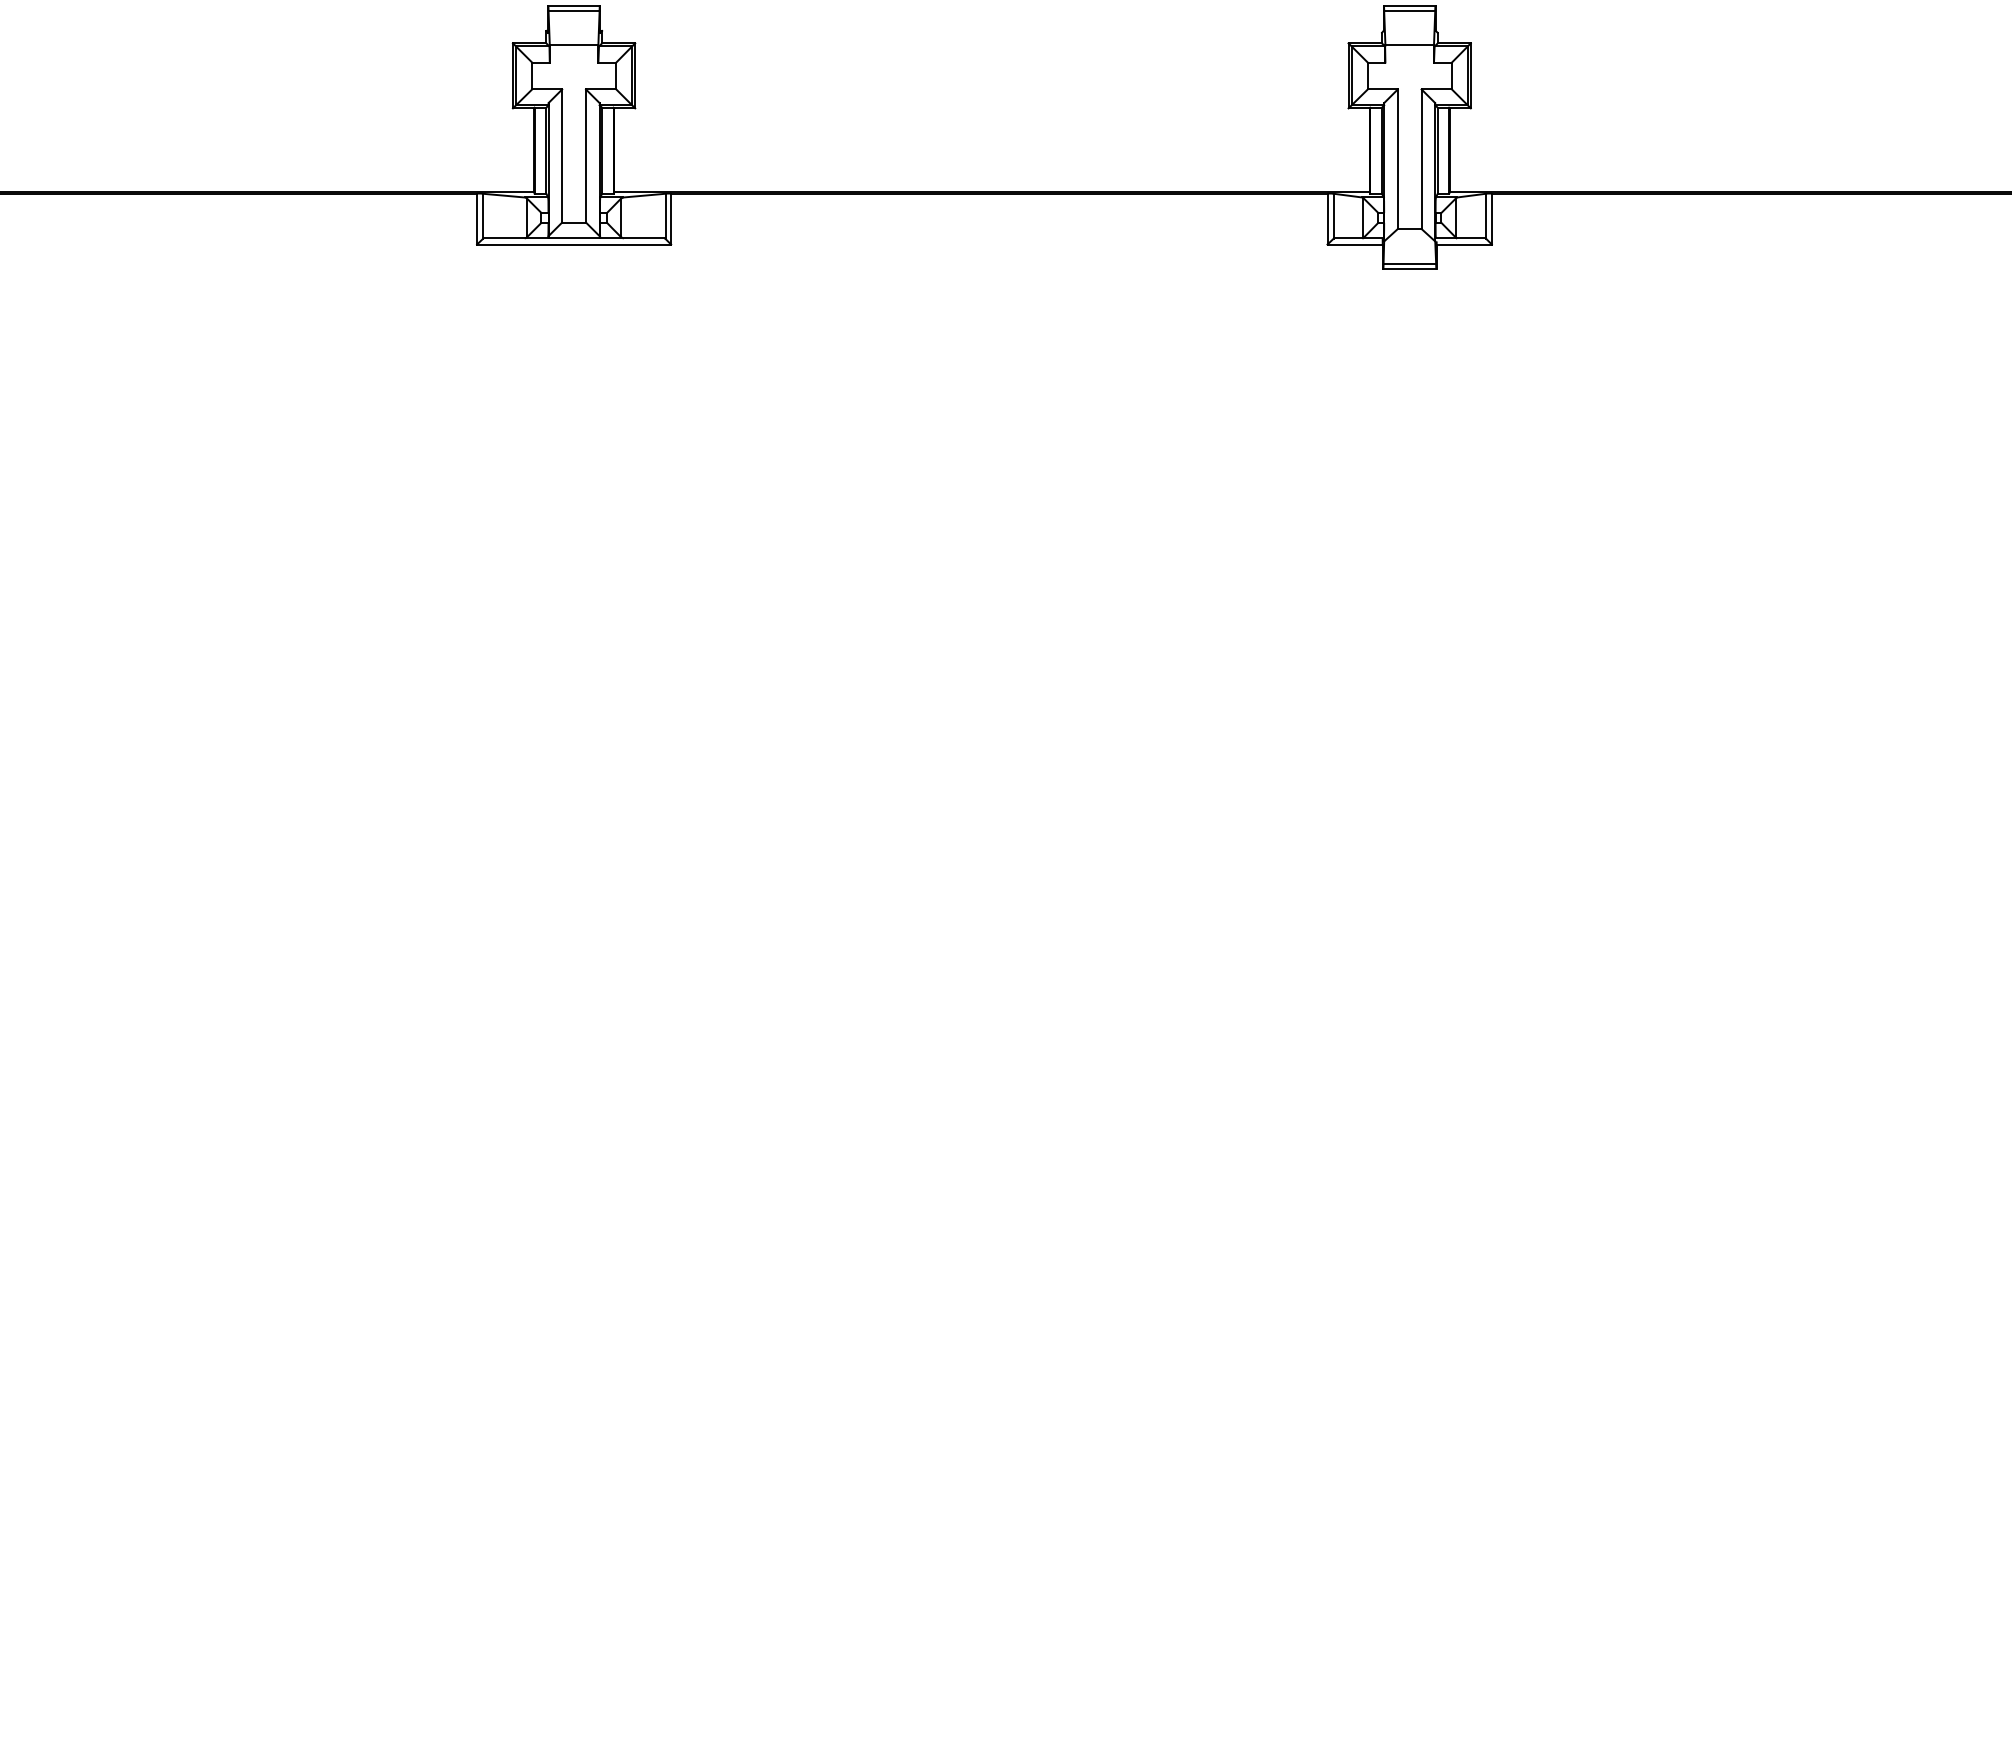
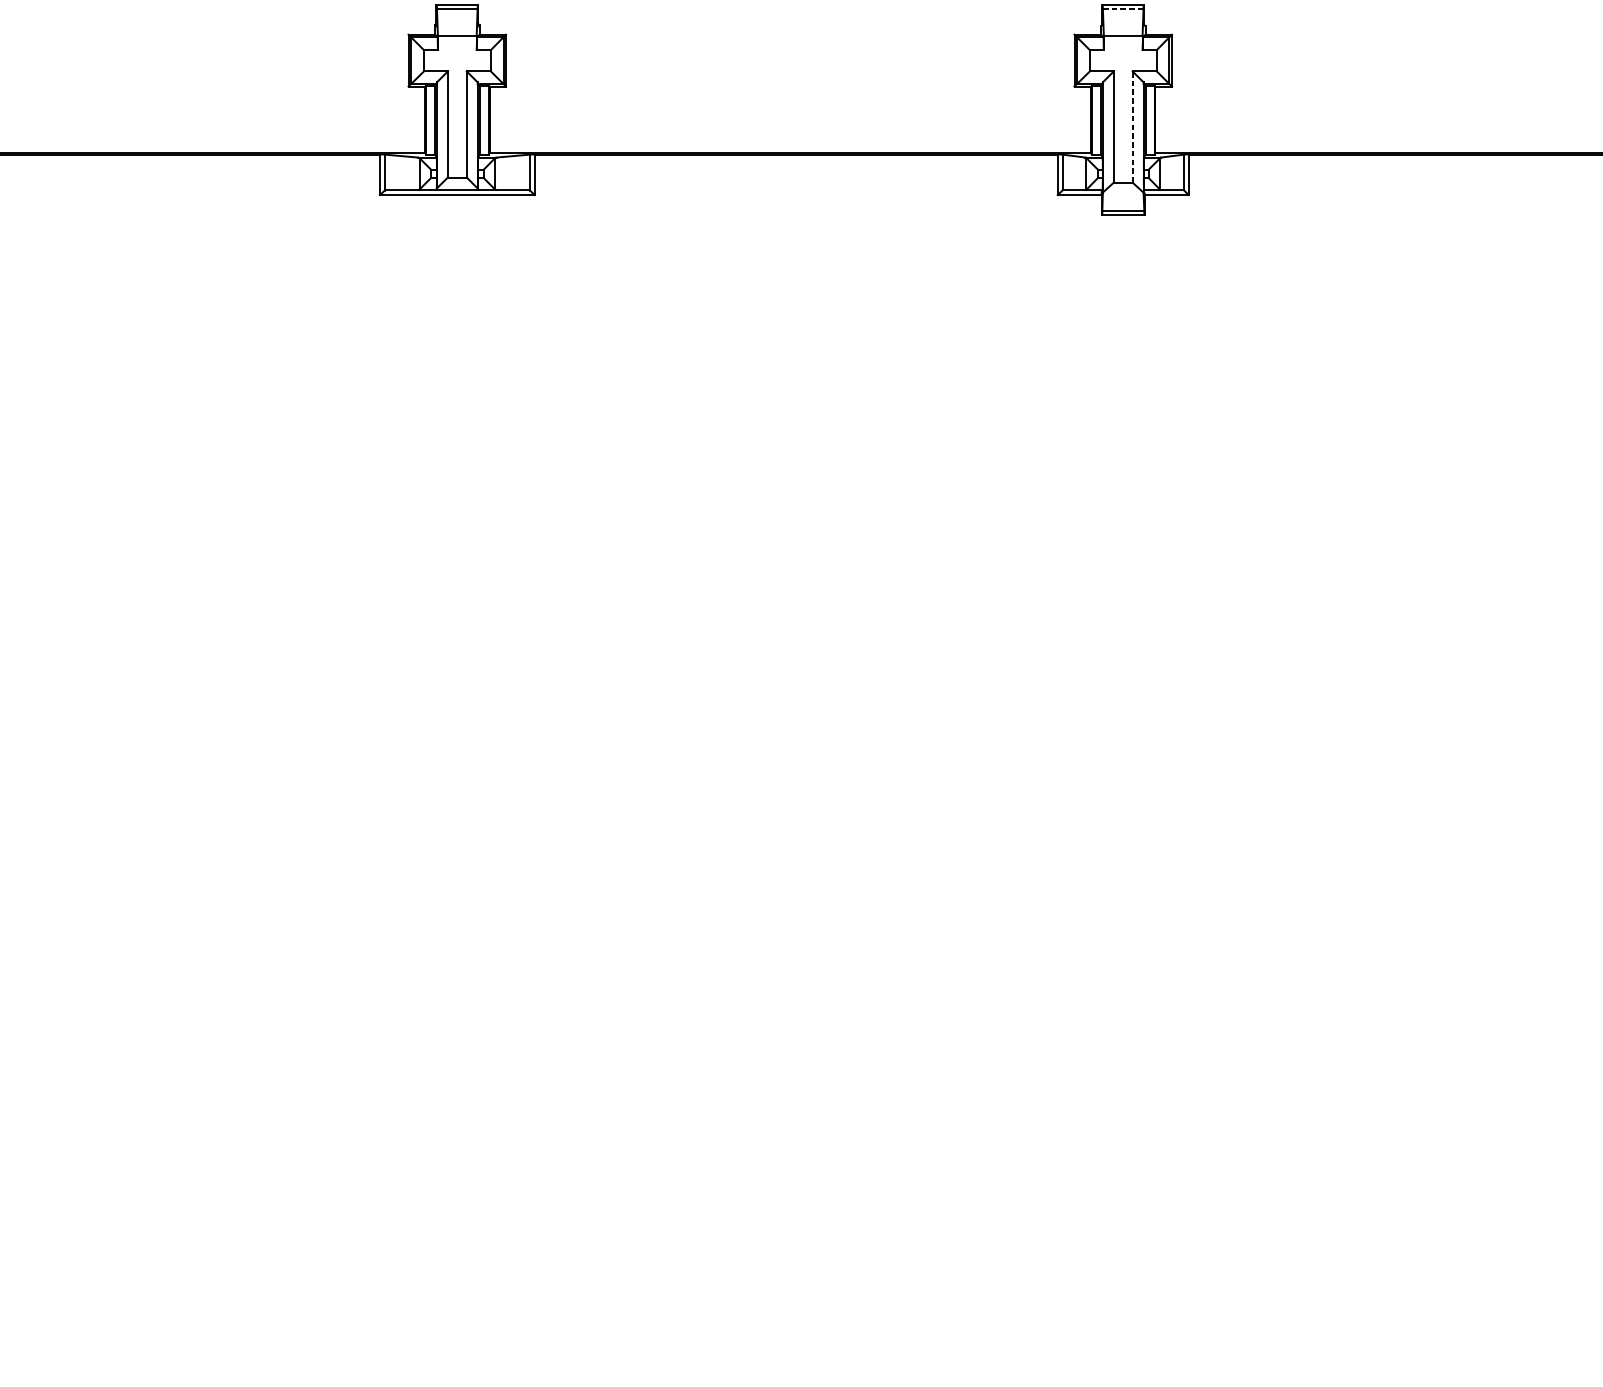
line: (1409, 11) -> (1123, 9), solid -> dashed
line: (1421, 159) -> (1132, 127), solid -> dashed

